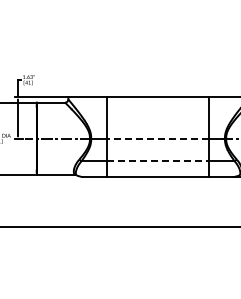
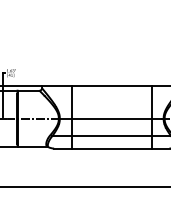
line: (157, 138) -> (111, 118), dashed -> solid
line: (158, 161) -> (112, 136), dashed -> solid

